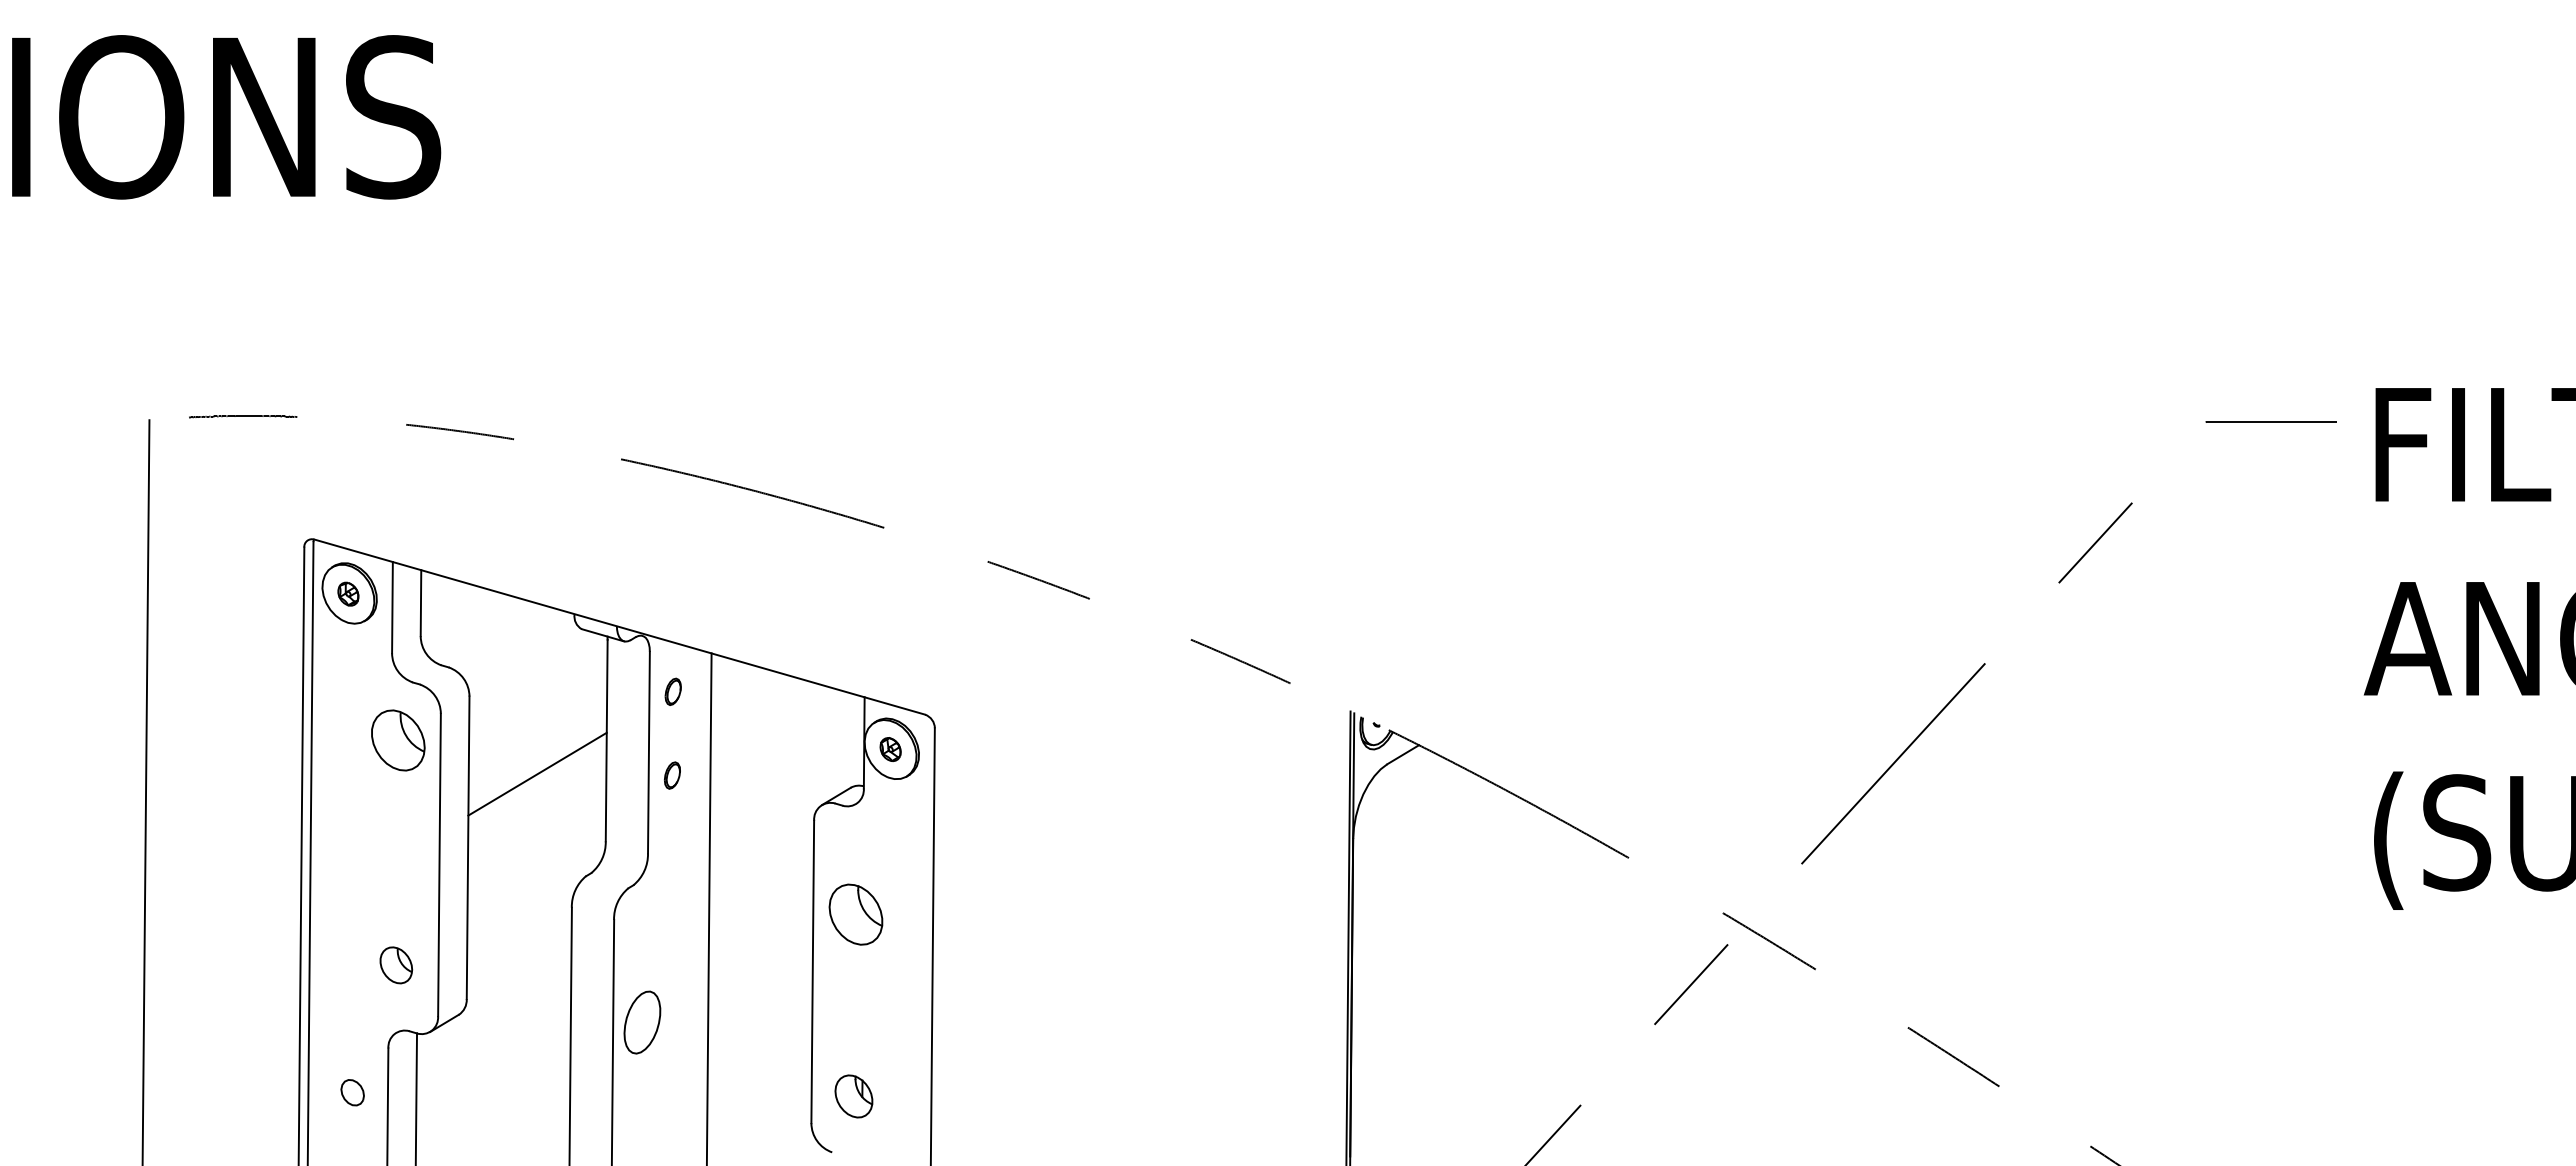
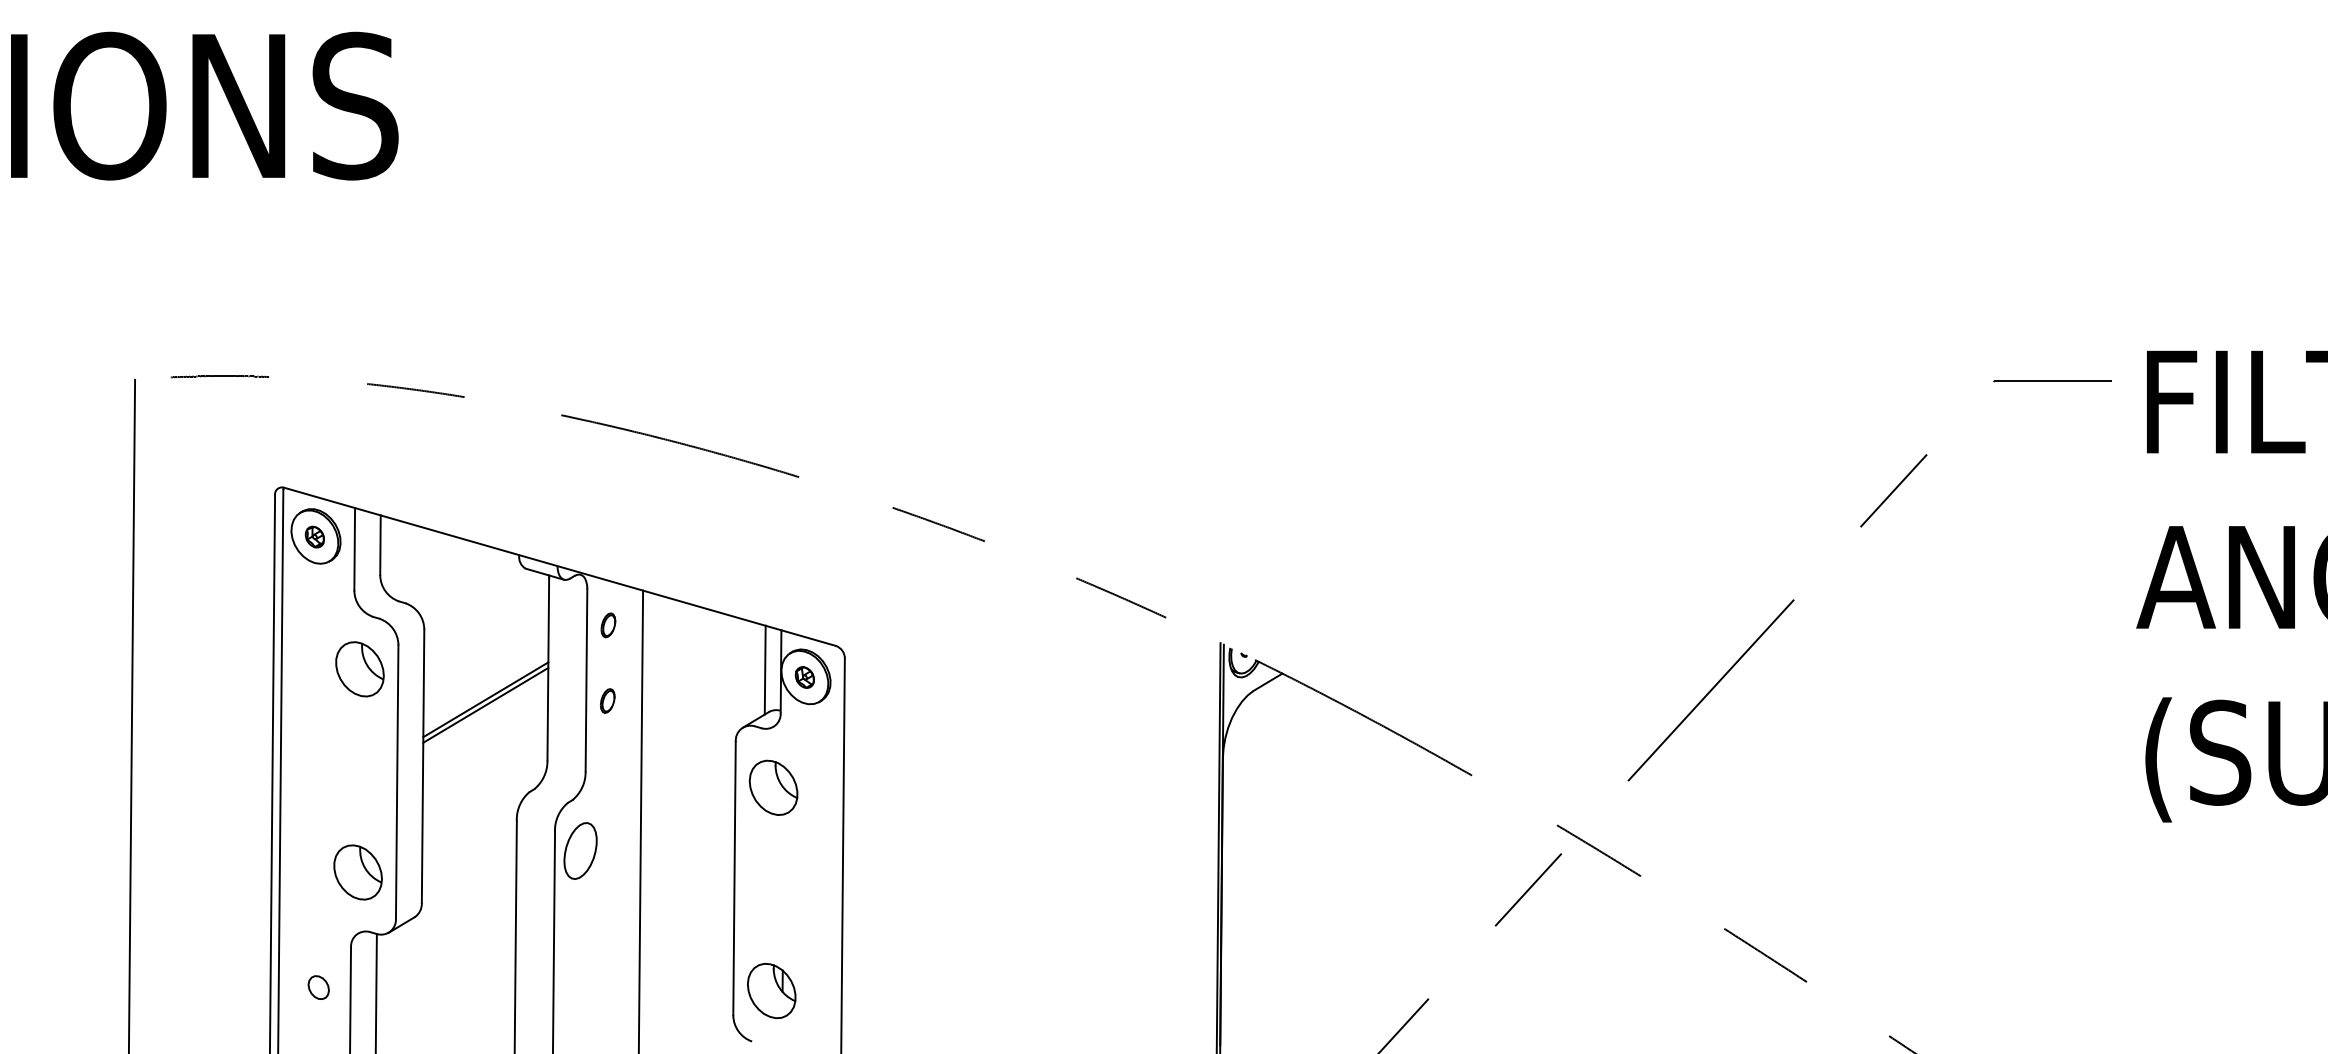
line: (846, 741) -> (765, 670), added
line: (537, 780) -> (485, 705), added
part: (855, 914) -> (773, 787), moved
part: (396, 965) -> (358, 872), size x1.67
part: (642, 1022) -> (580, 850), moved
part: (853, 1096) -> (771, 991), size x1.43

